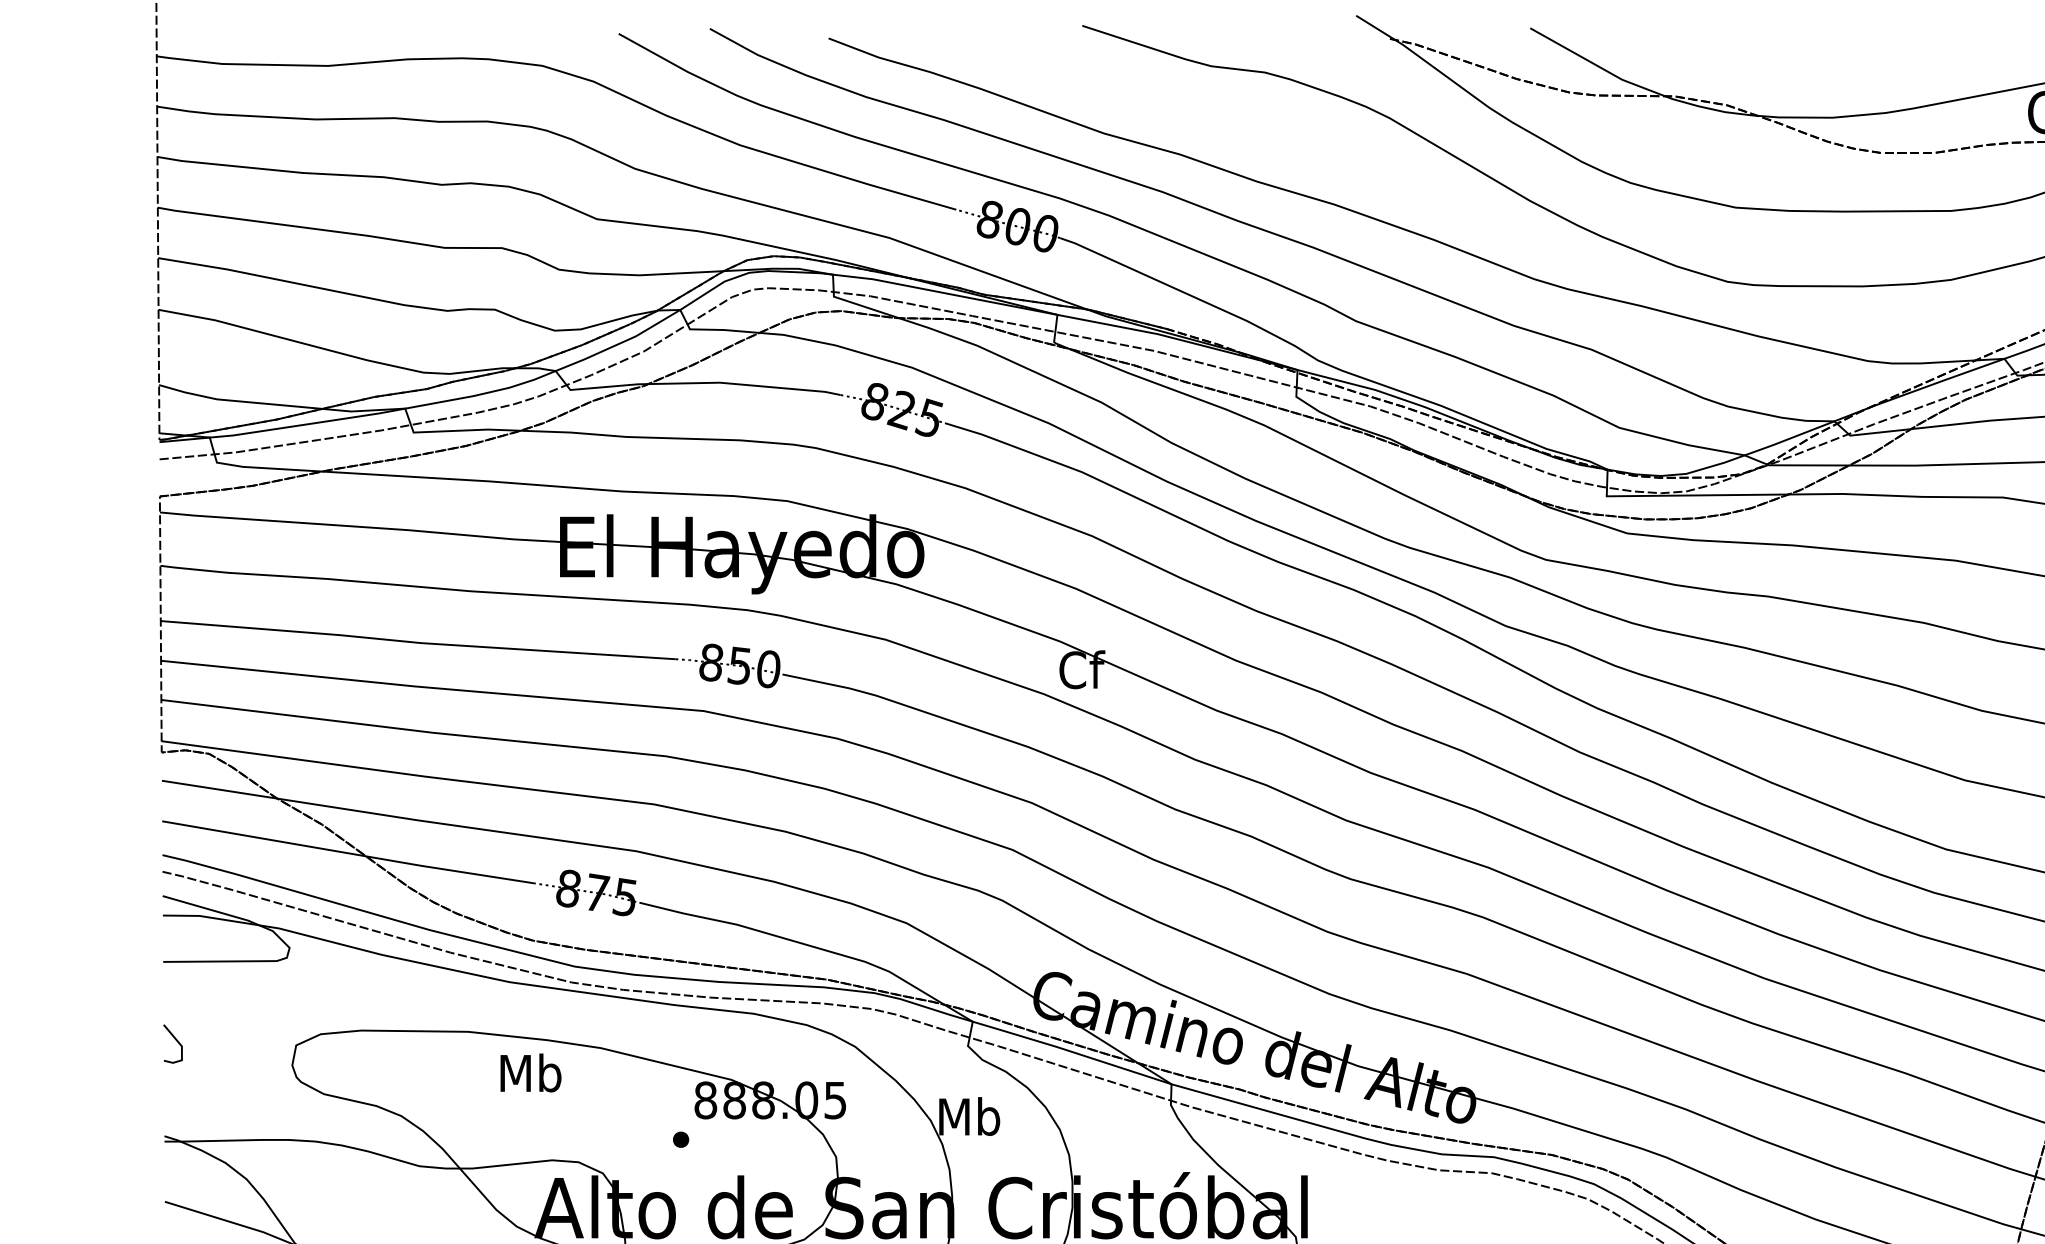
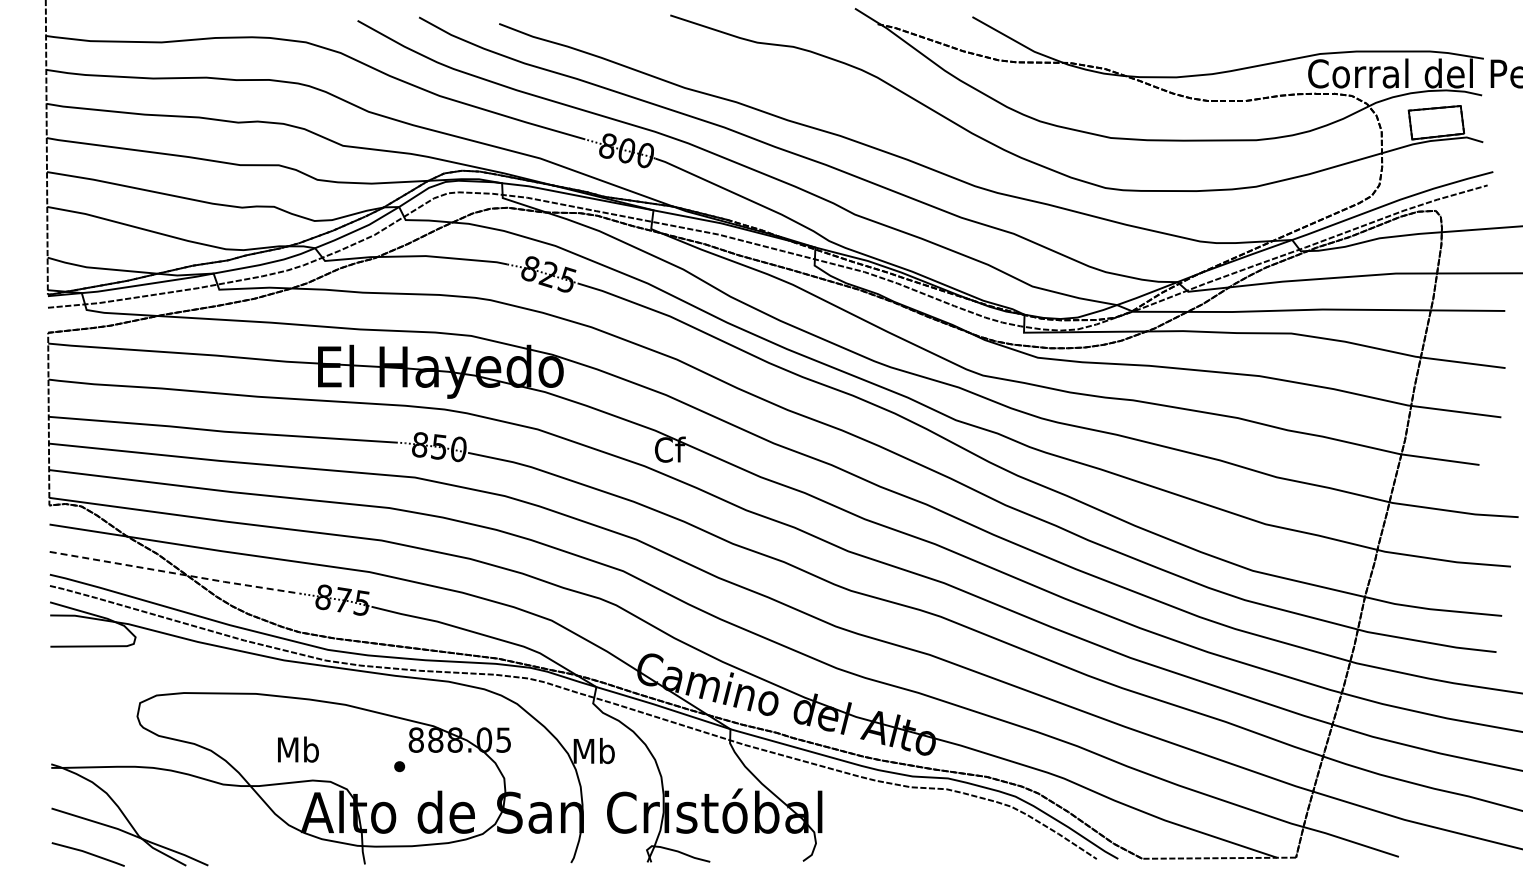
line: (348, 853) -> (175, 573), solid -> dashed
curve: (175, 1040) -> (58, 699), removed
text: (531, 1072) -> (298, 749), moved

